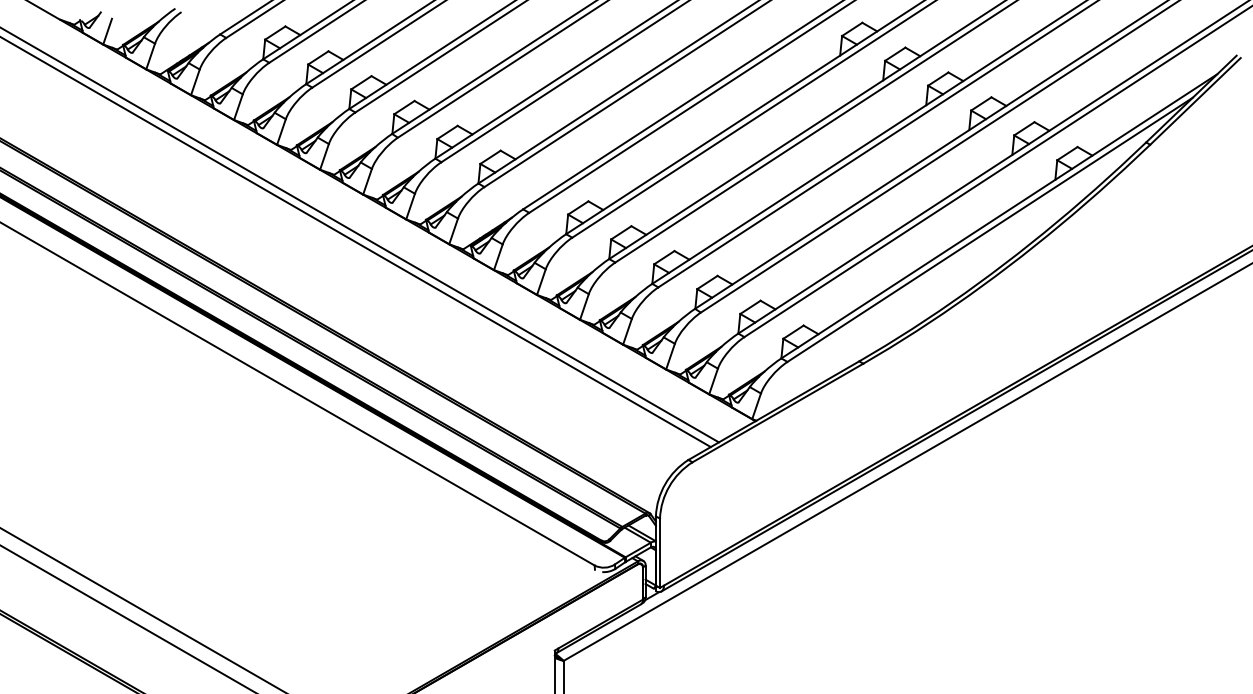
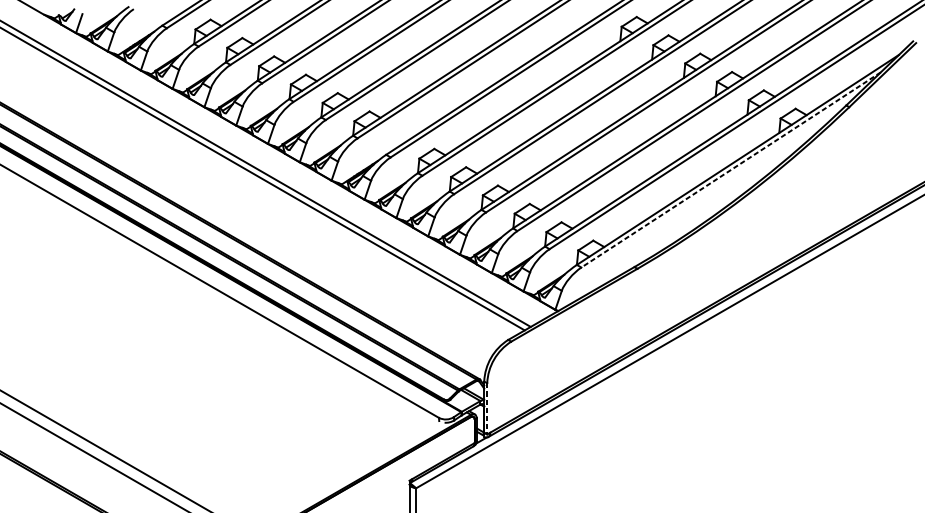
line: (990, 229) -> (731, 169), solid -> dashed
line: (660, 553) -> (487, 409), solid -> dashed

